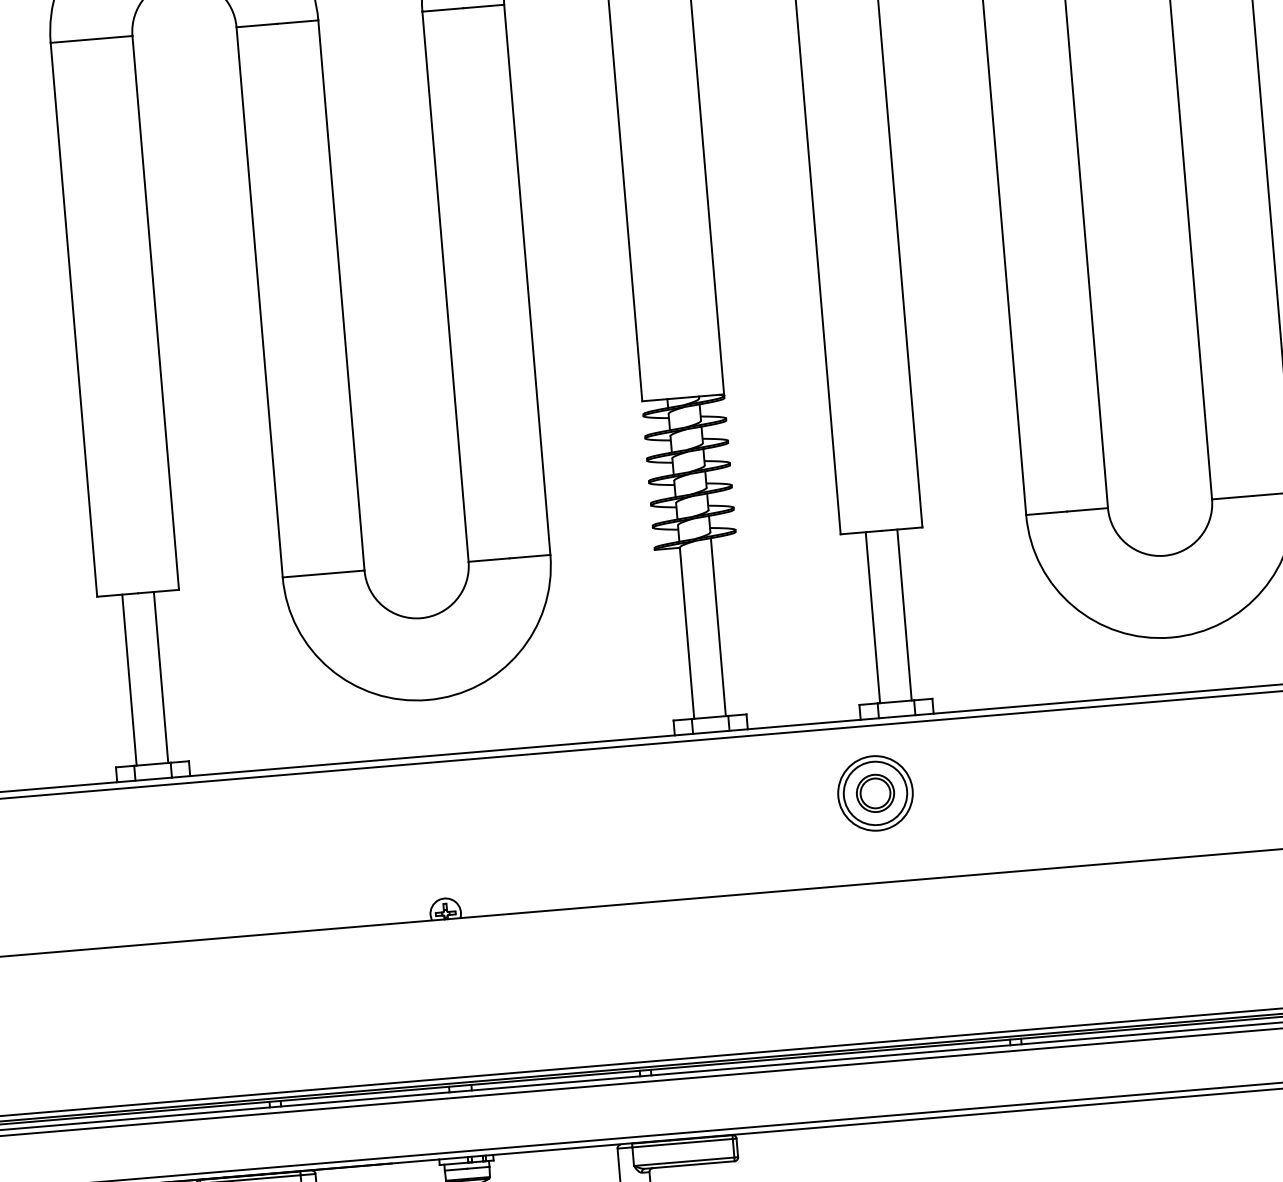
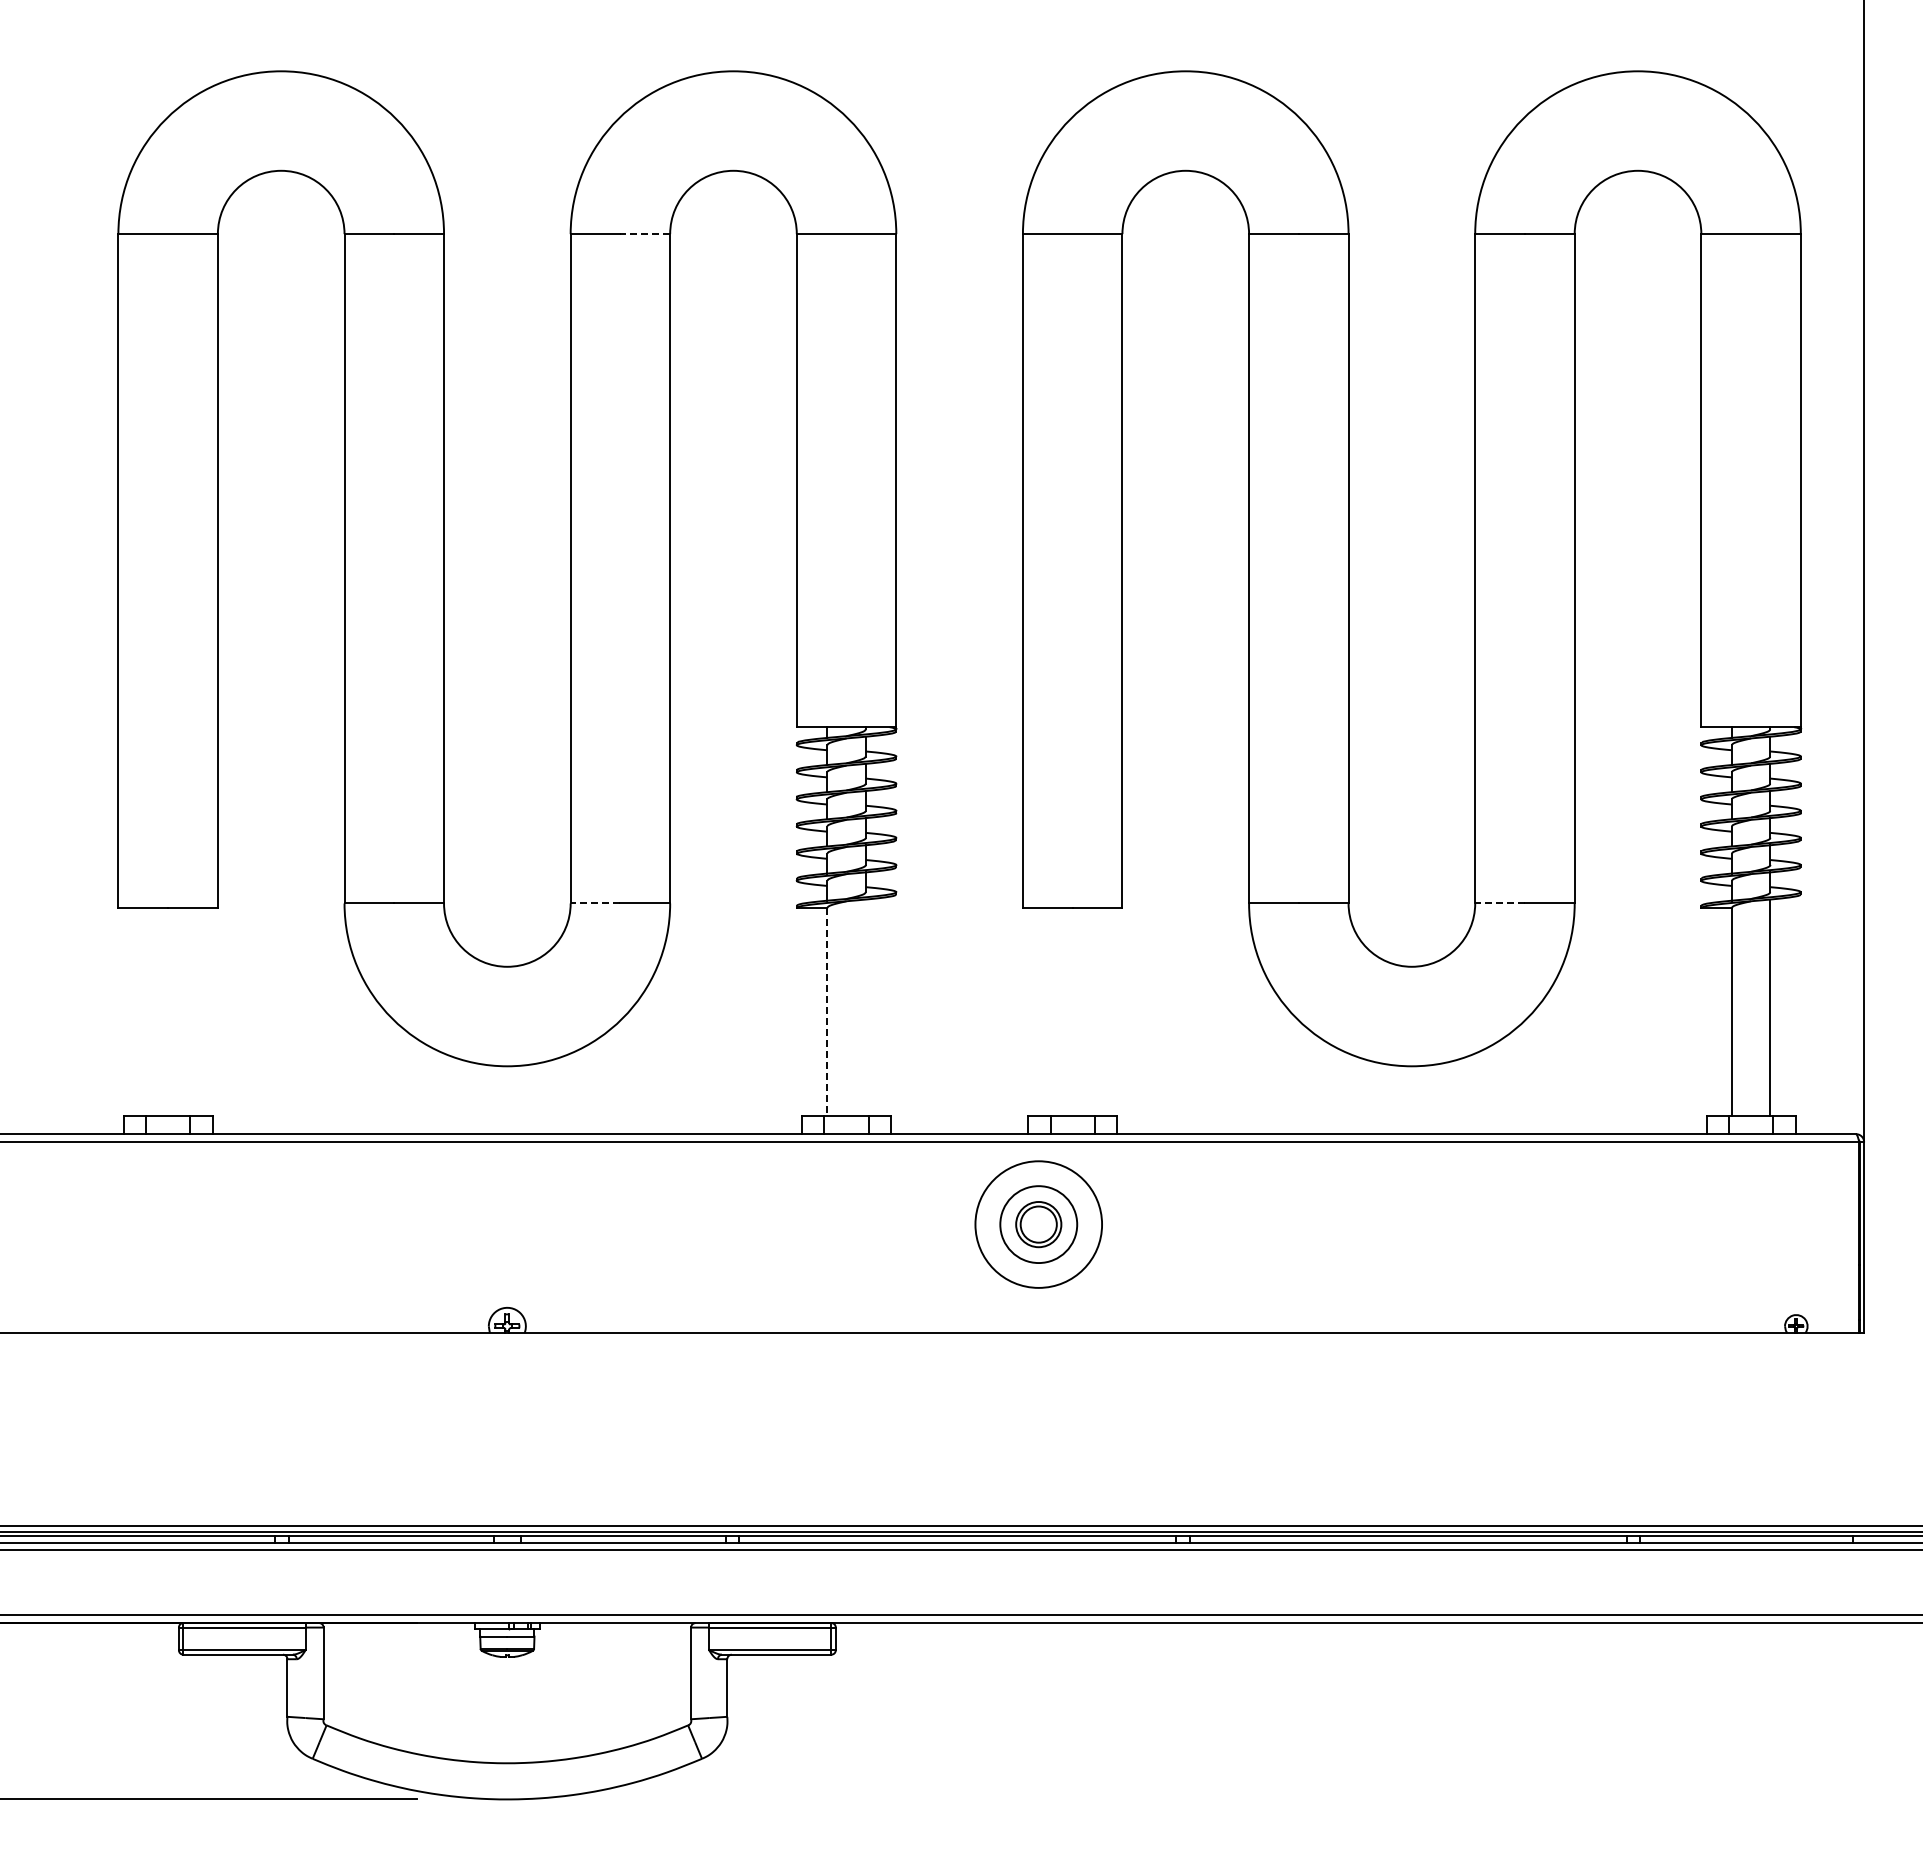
line: (483, 6) -> (645, 234), solid -> dashed
line: (1232, 497) -> (1500, 903), solid -> dashed
line: (489, 560) -> (595, 903), solid -> dashed
line: (904, 615) -> (1091, 1012), removed
line: (872, 618) -> (1053, 1012), removed
line: (718, 626) -> (865, 1007), removed
line: (687, 633) -> (827, 1012), solid -> dashed
line: (161, 677) -> (187, 1012), removed
line: (129, 680) -> (148, 1012), removed
circle: (875, 793) -> (1038, 1224), size x1.4

